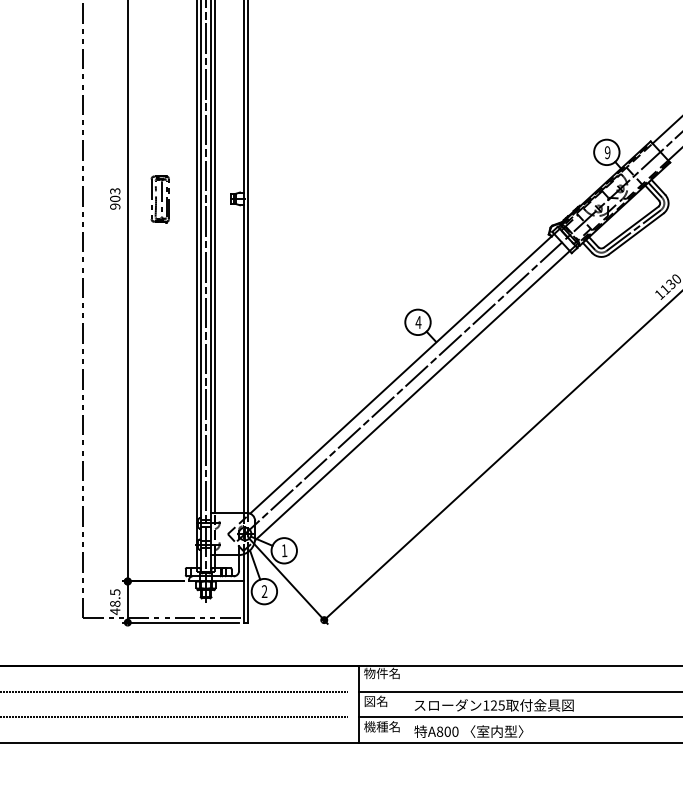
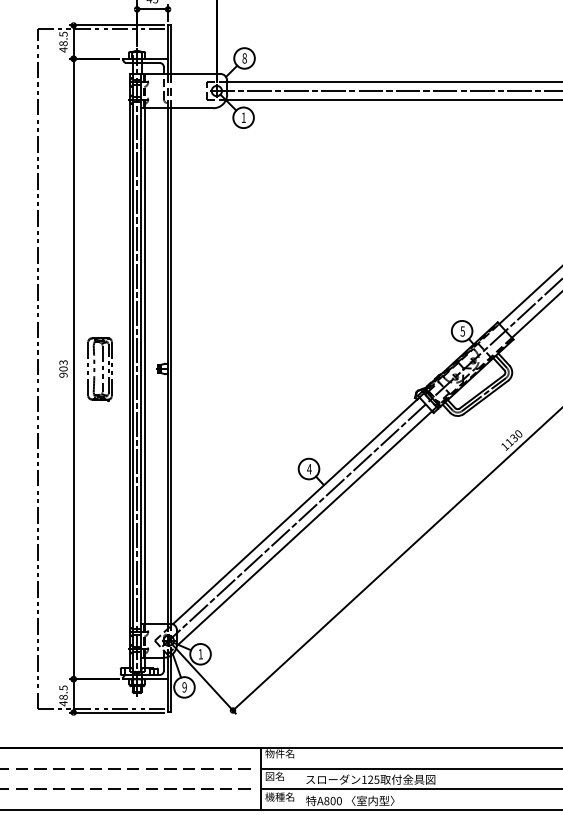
text: (607, 152) -> (462, 331), 9 -> 5
part: (159, 199) -> (99, 369), size x1.67
text: (264, 591) -> (184, 687), 2 -> 9

